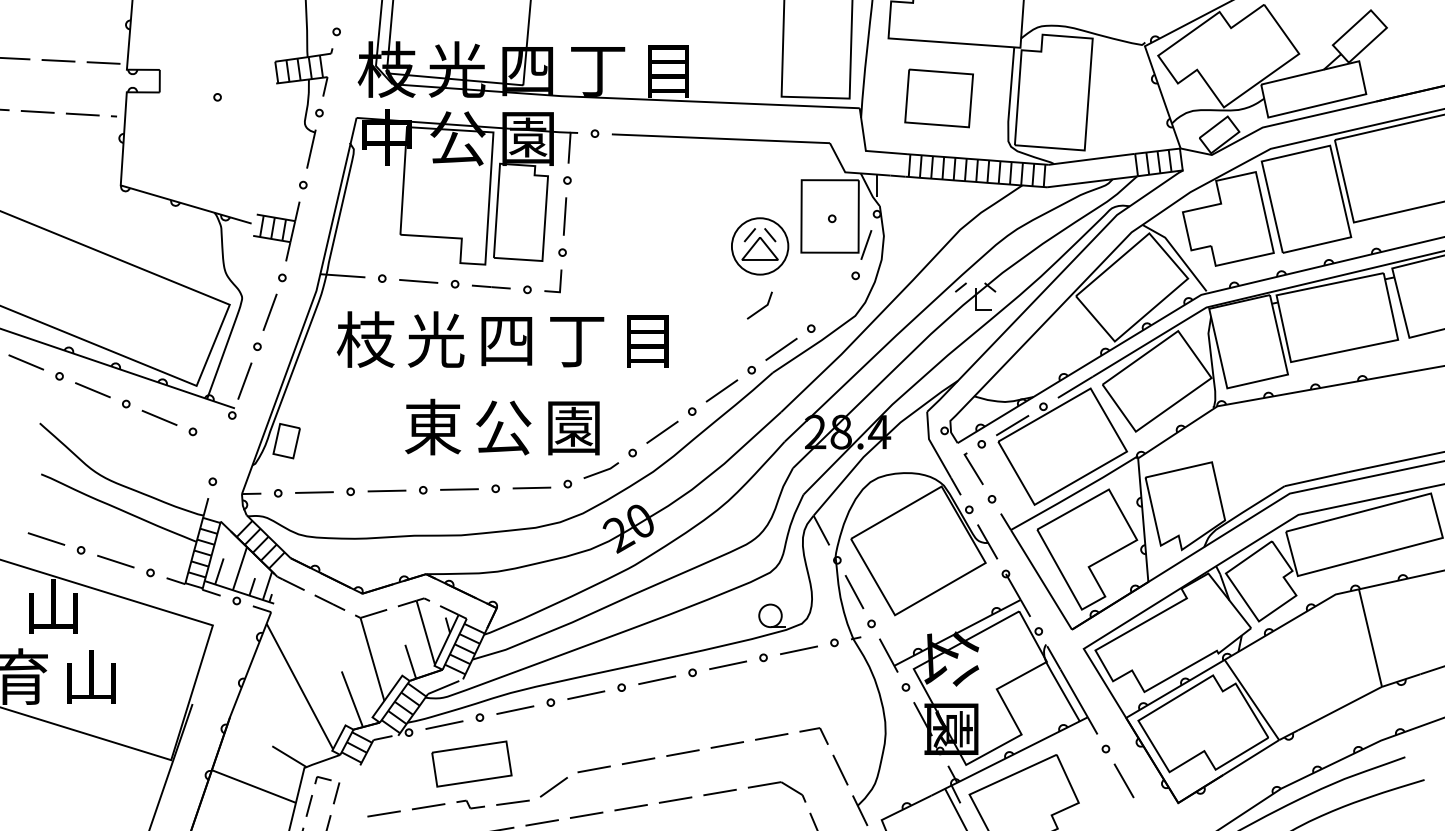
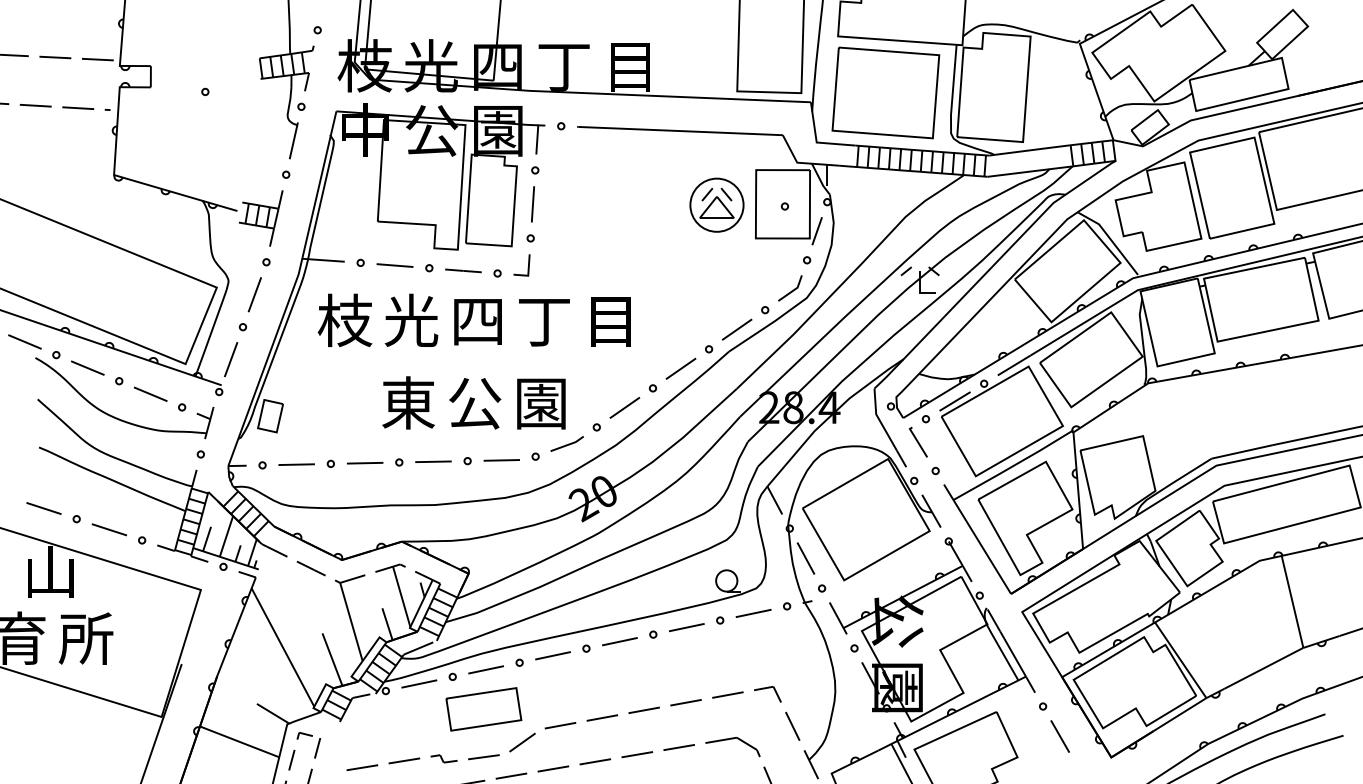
part: (938, 98) -> (885, 93), size x1.67
part: (760, 246) -> (717, 205), moved
line: (760, 308) -> (790, 291), moved
part: (121, 441) -> (114, 416), added
text: (90, 676) -> (85, 638), 山 -> 所
part: (471, 763) -> (483, 708), moved

